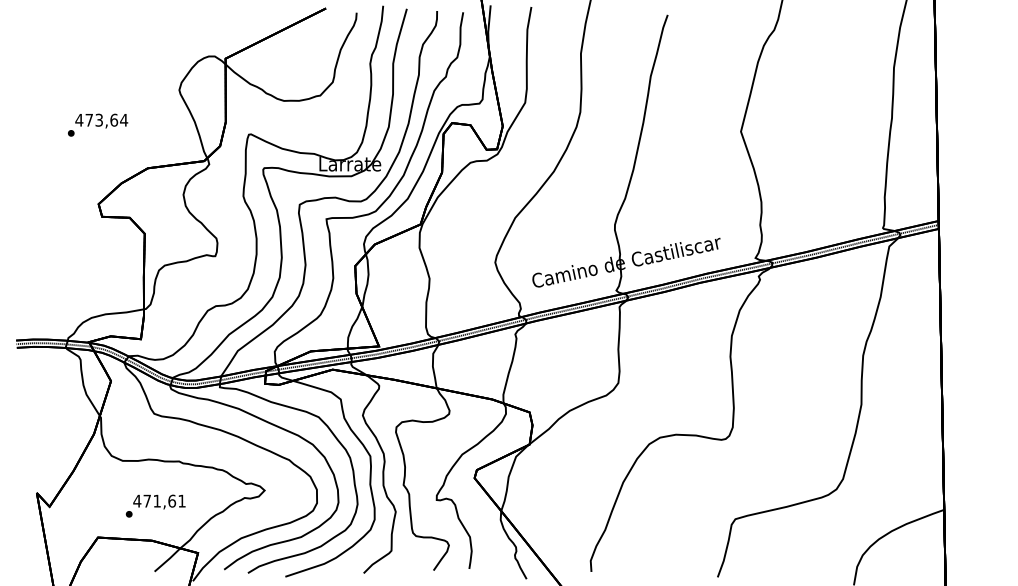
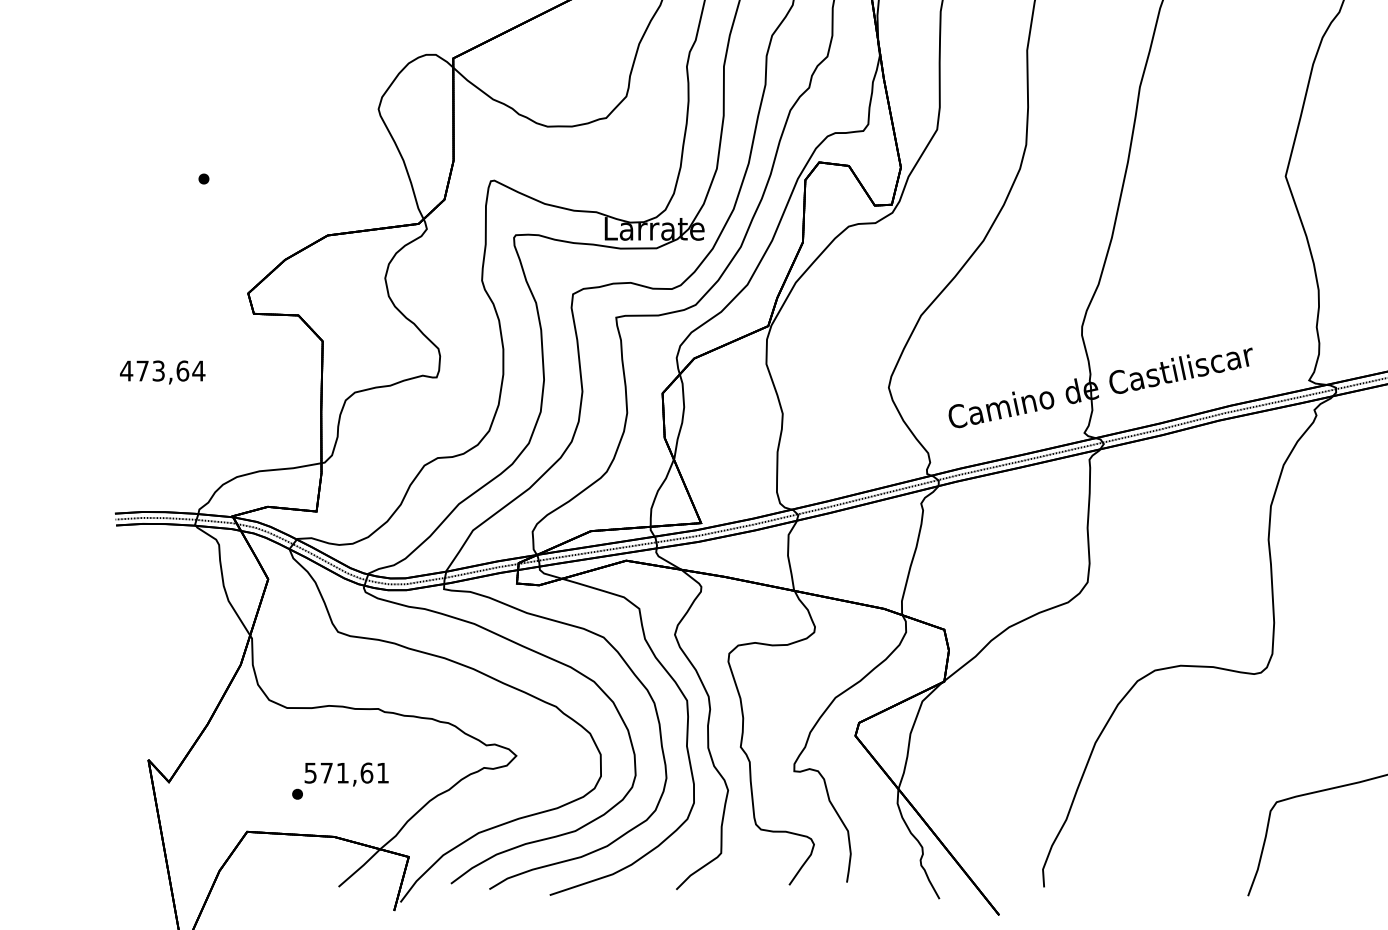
text: (101, 120) -> (162, 371), moved
text: (137, 500) -> (310, 771), 471,61 -> 571,61

